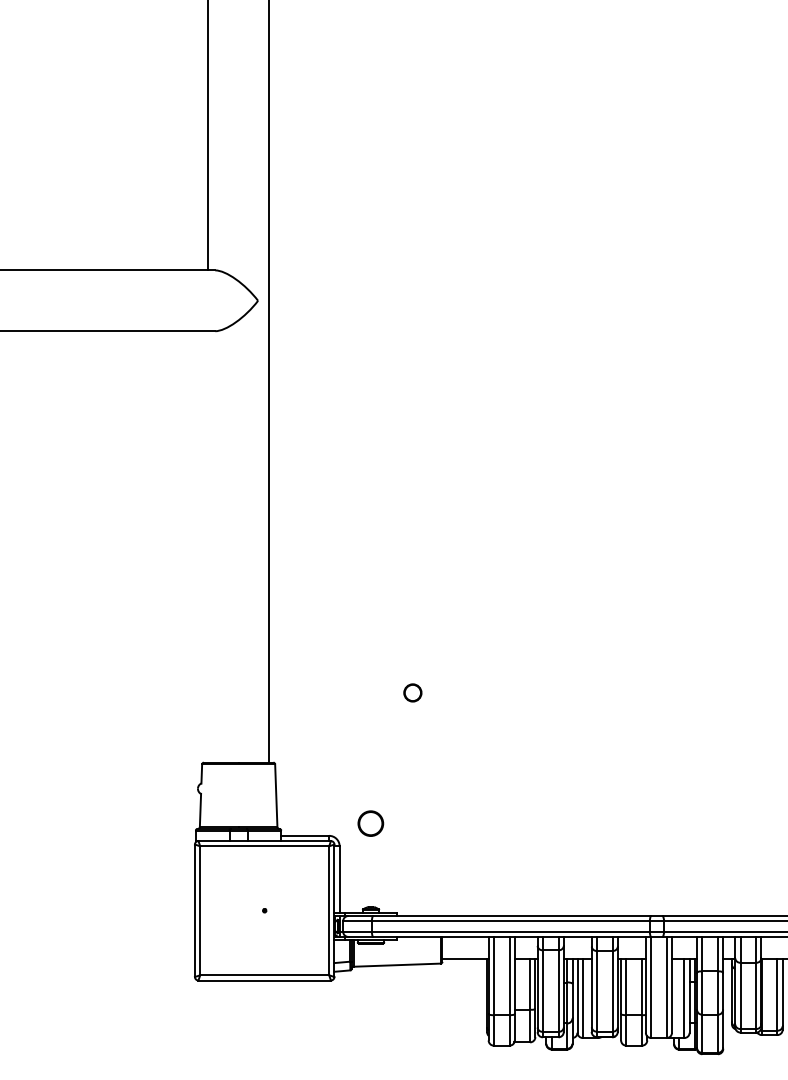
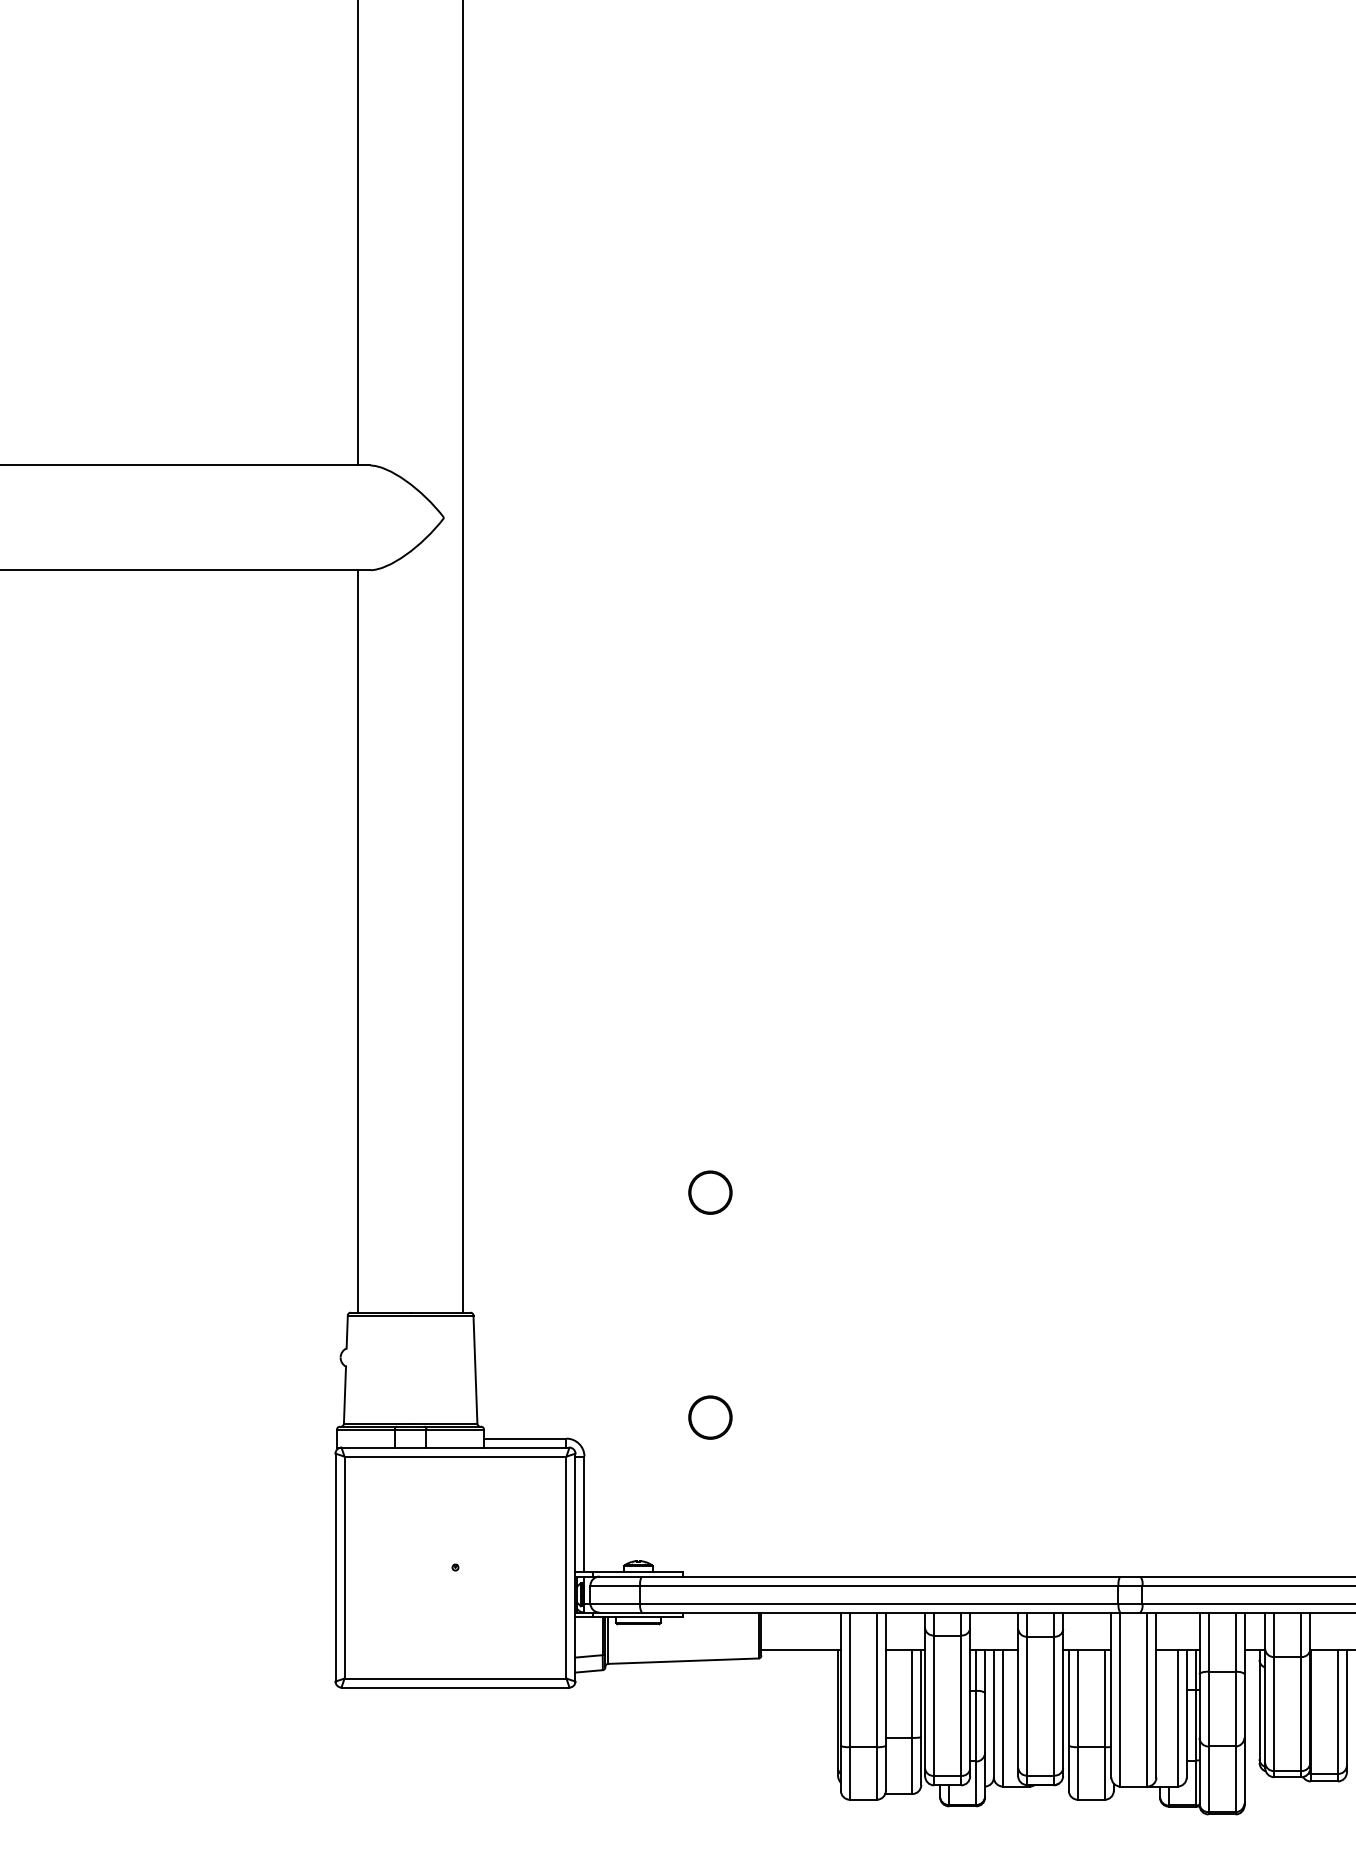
line: (208, 546) -> (358, 940), added
part: (412, 692) -> (709, 1191), size x1.43
part: (370, 823) -> (709, 1417), moved

